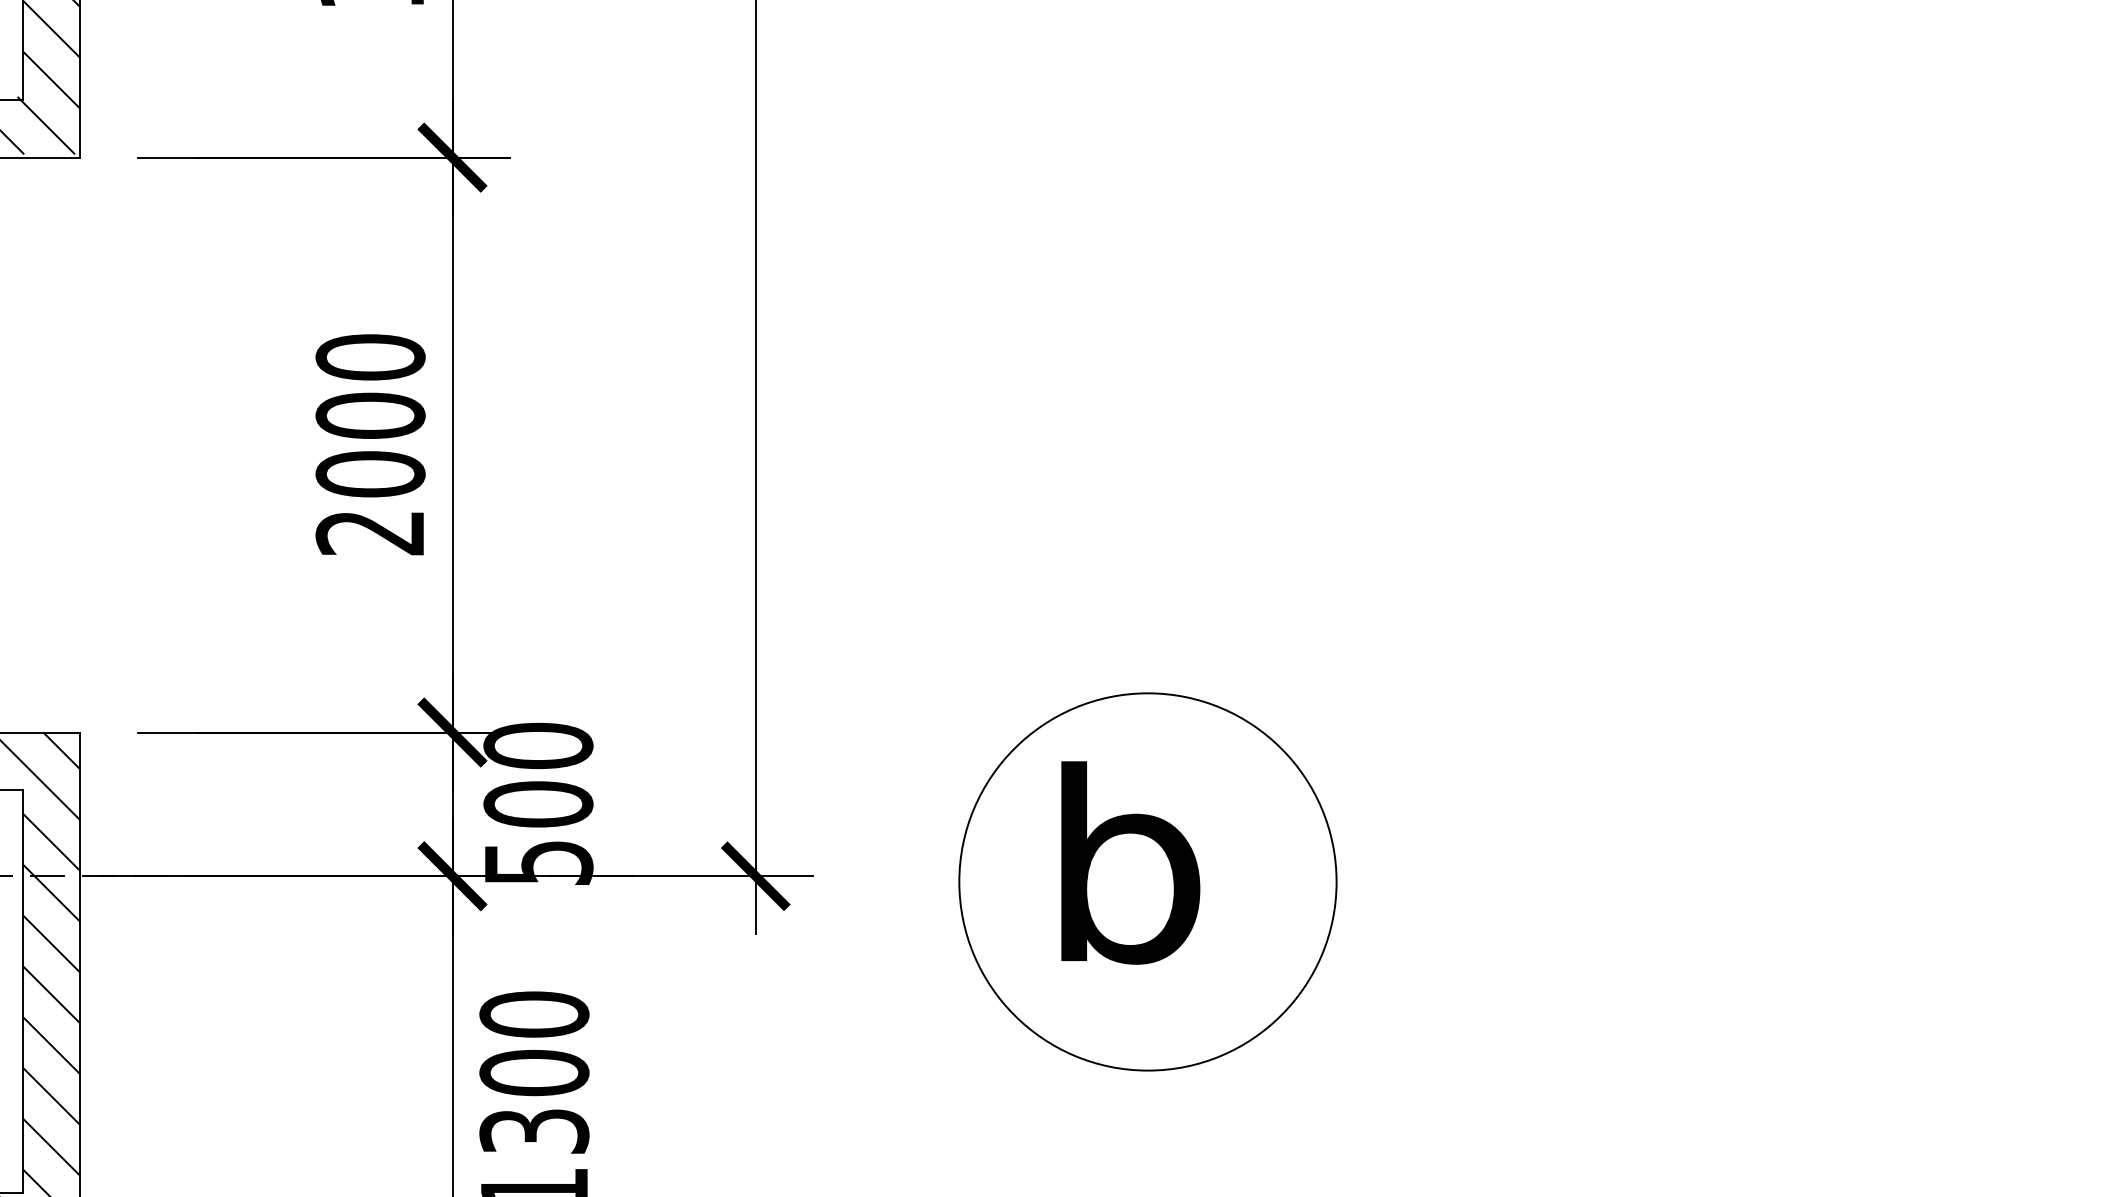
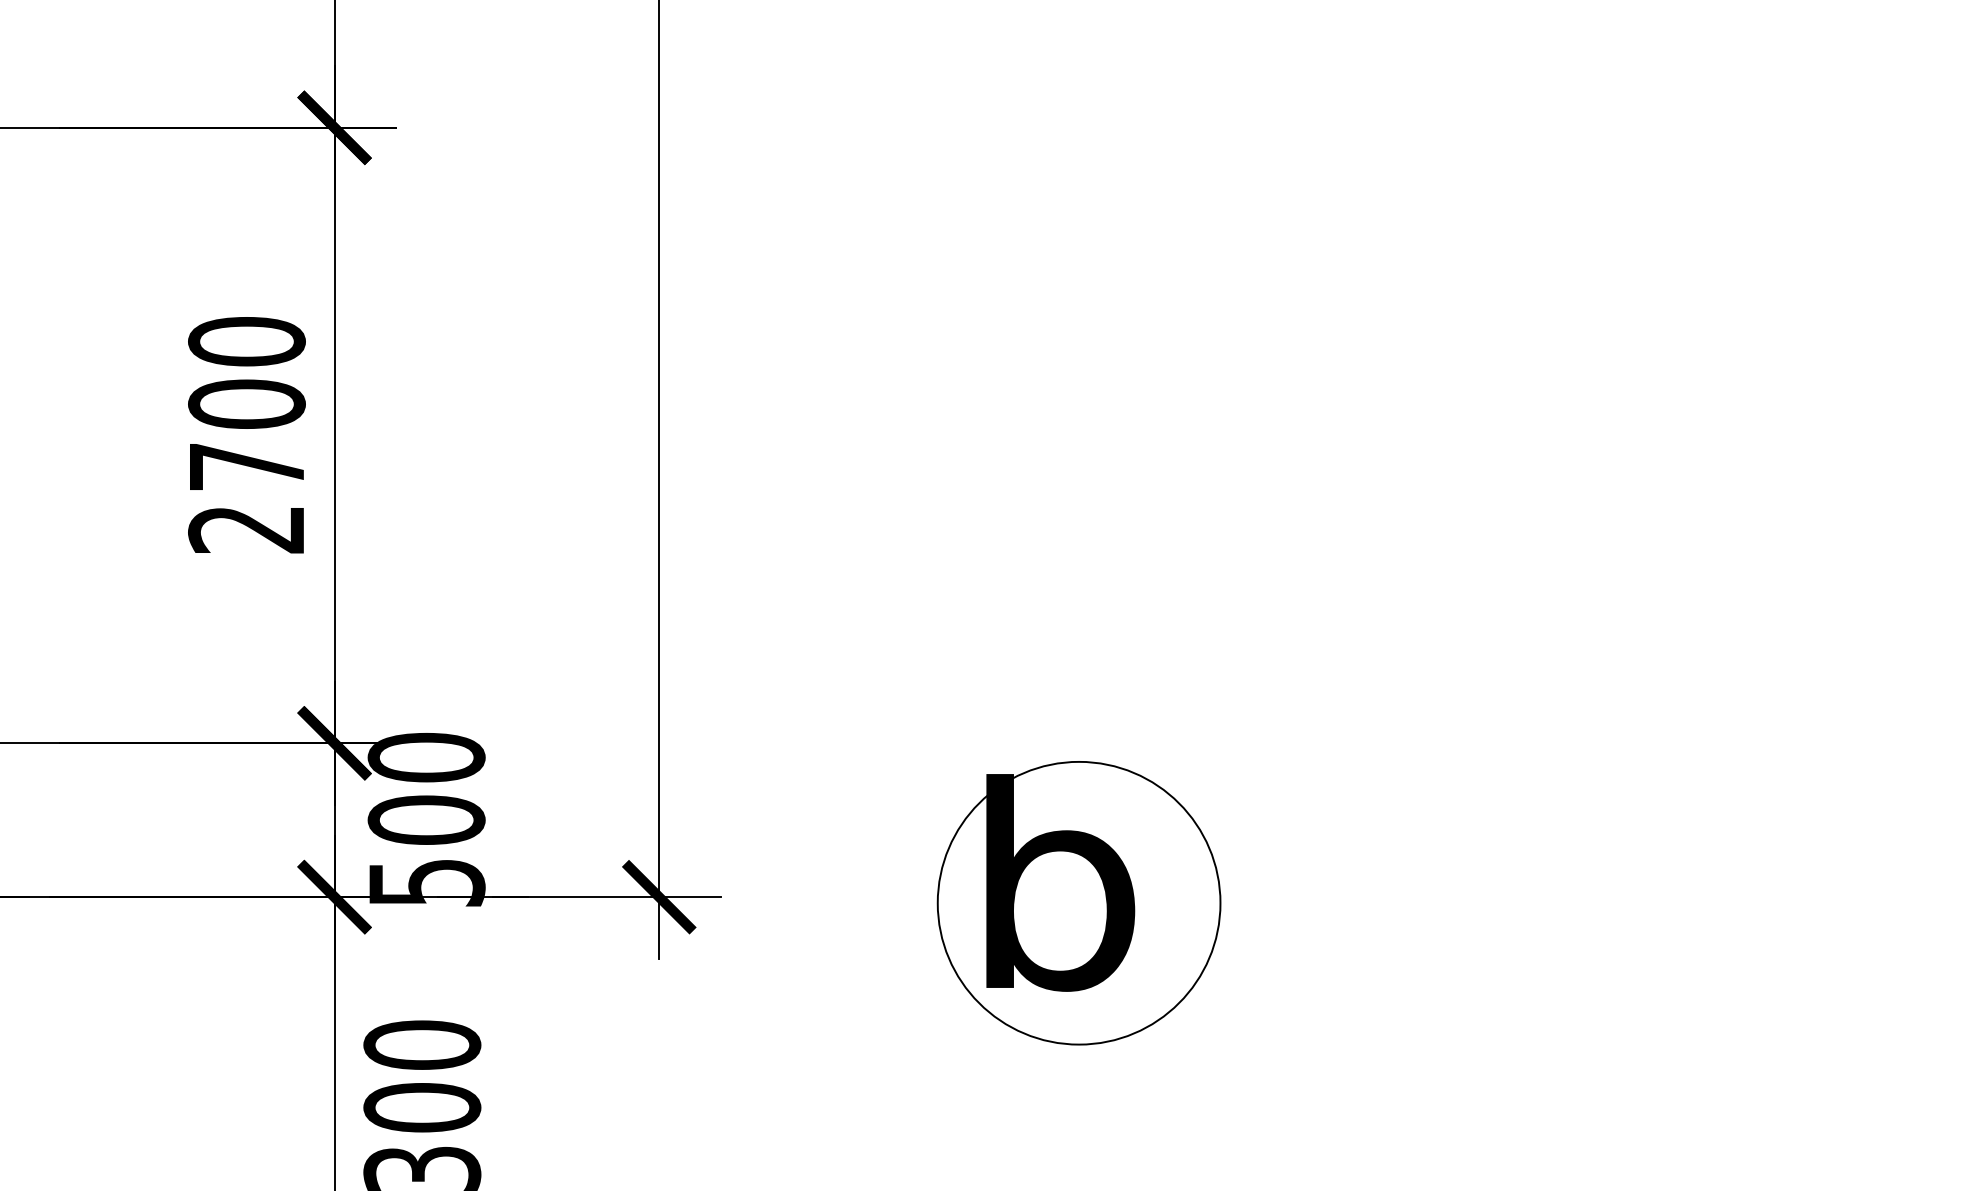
text: (370, 474) -> (246, 467), 2000 -> 2700
circle: (1147, 881) -> (1078, 902), size x0.7

